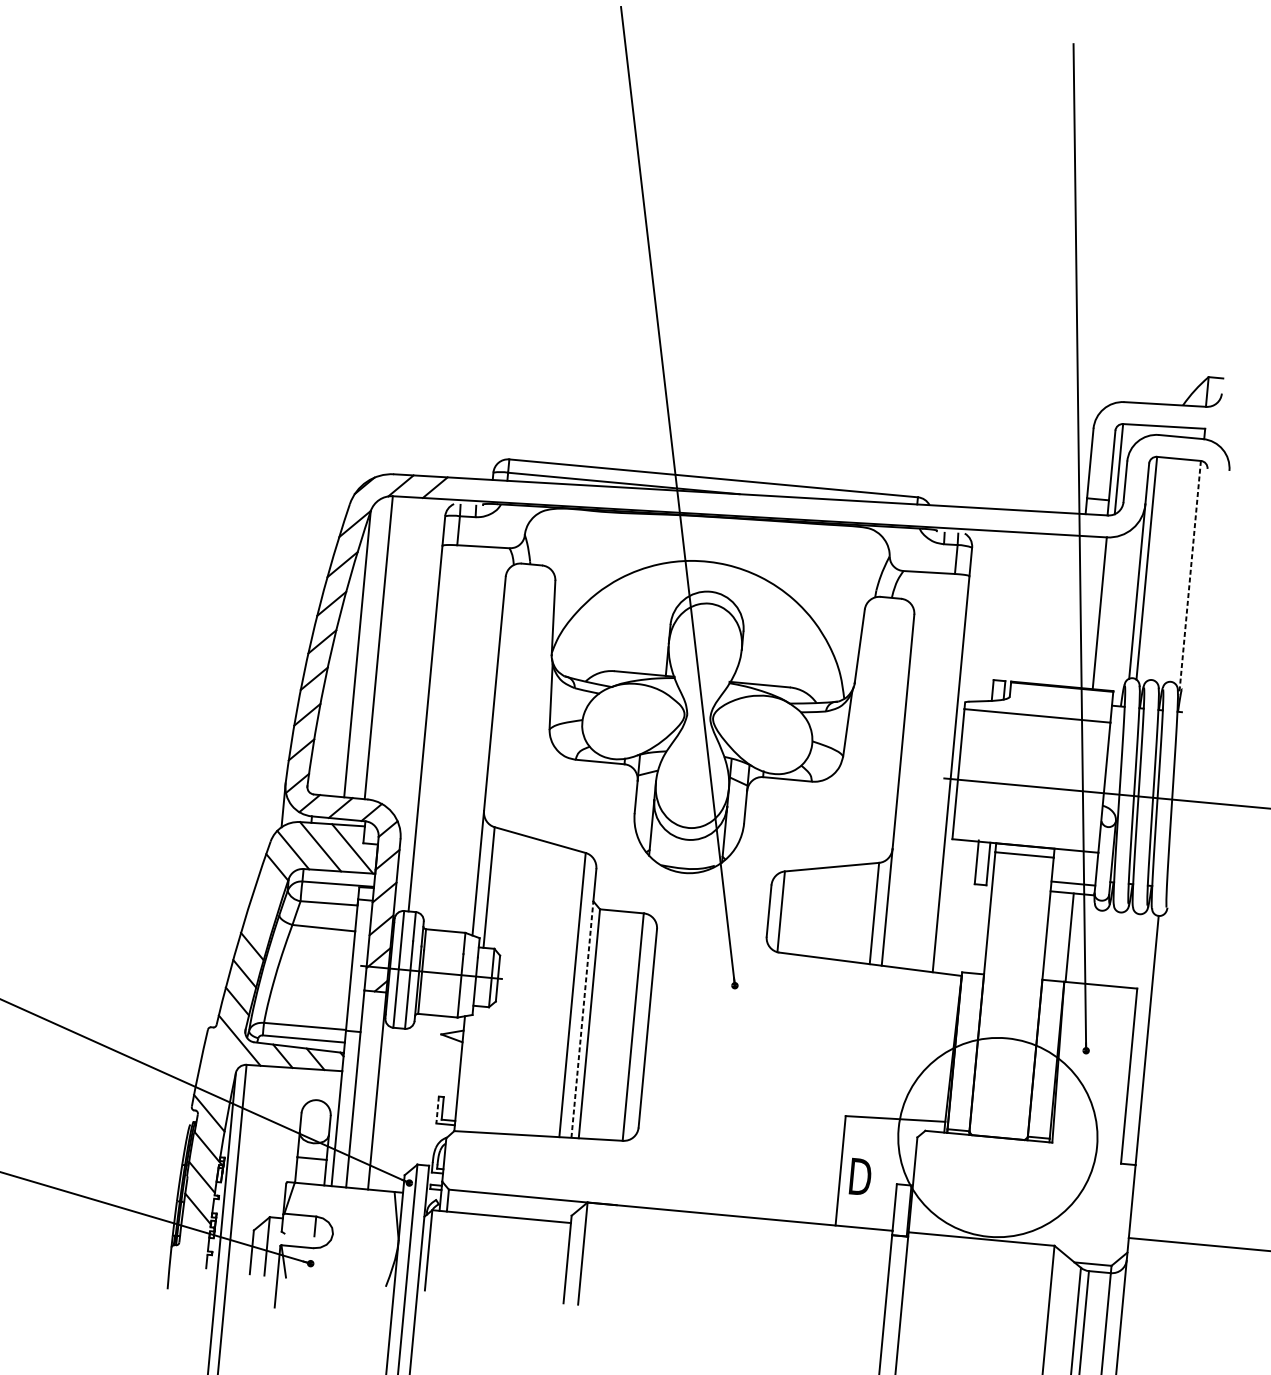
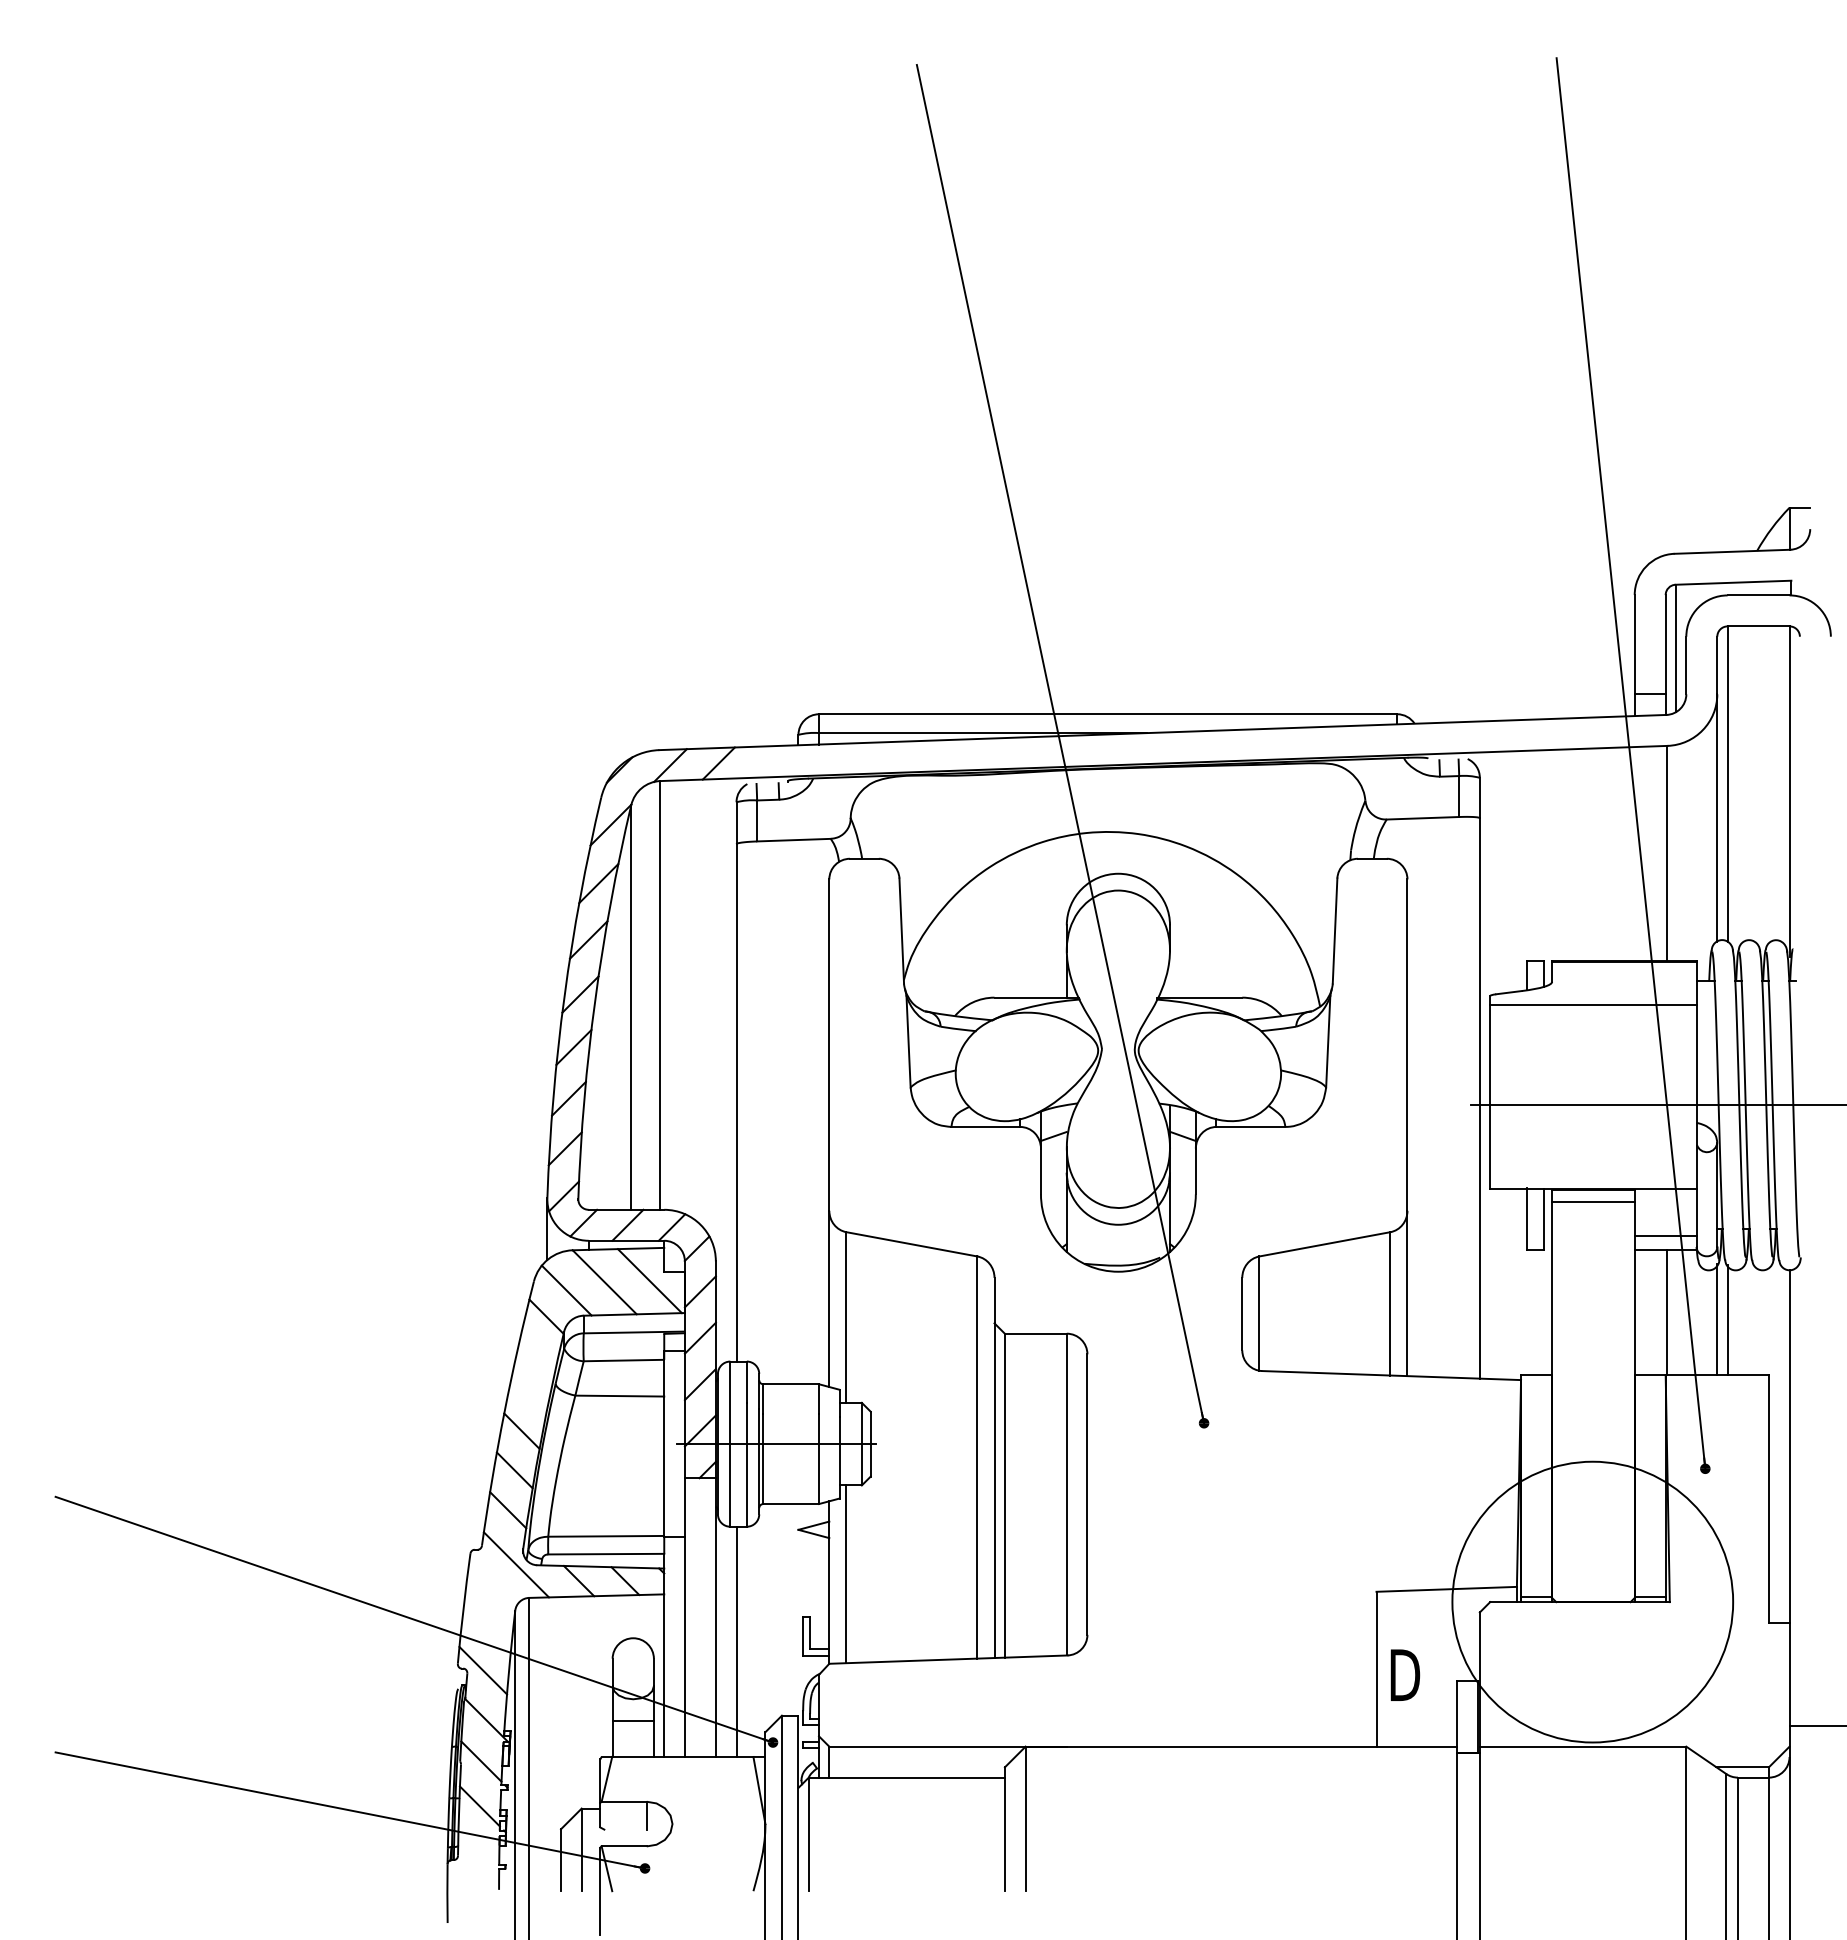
line: (1189, 578) -> (1789, 792), dashed -> solid
line: (1104, 946) -> (1717, 1319), added
line: (1111, 946) -> (1727, 1319), added
line: (582, 1019) -> (994, 1490), dashed -> solid
line: (472, 1069) -> (846, 1574), added
line: (390, 1109) -> (736, 1641), added
line: (437, 1110) -> (803, 1636), dashed -> solid

